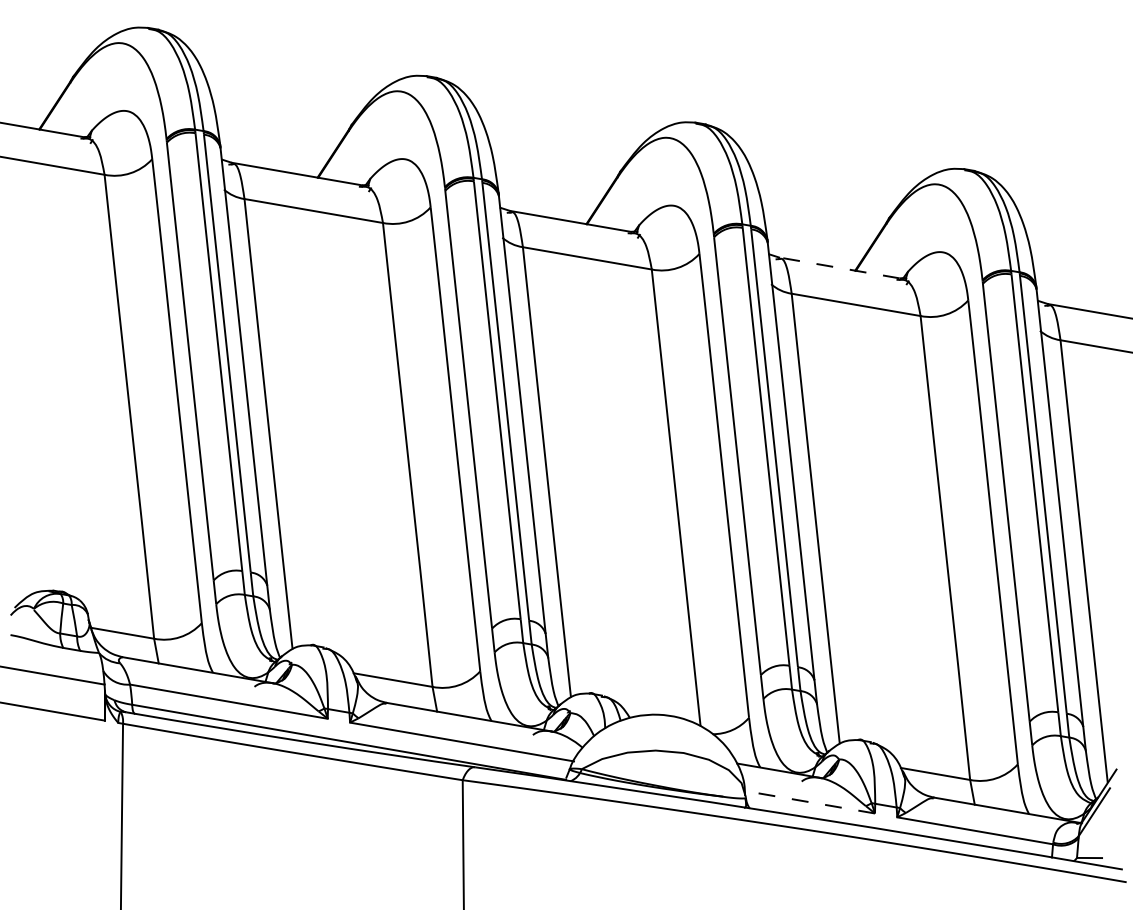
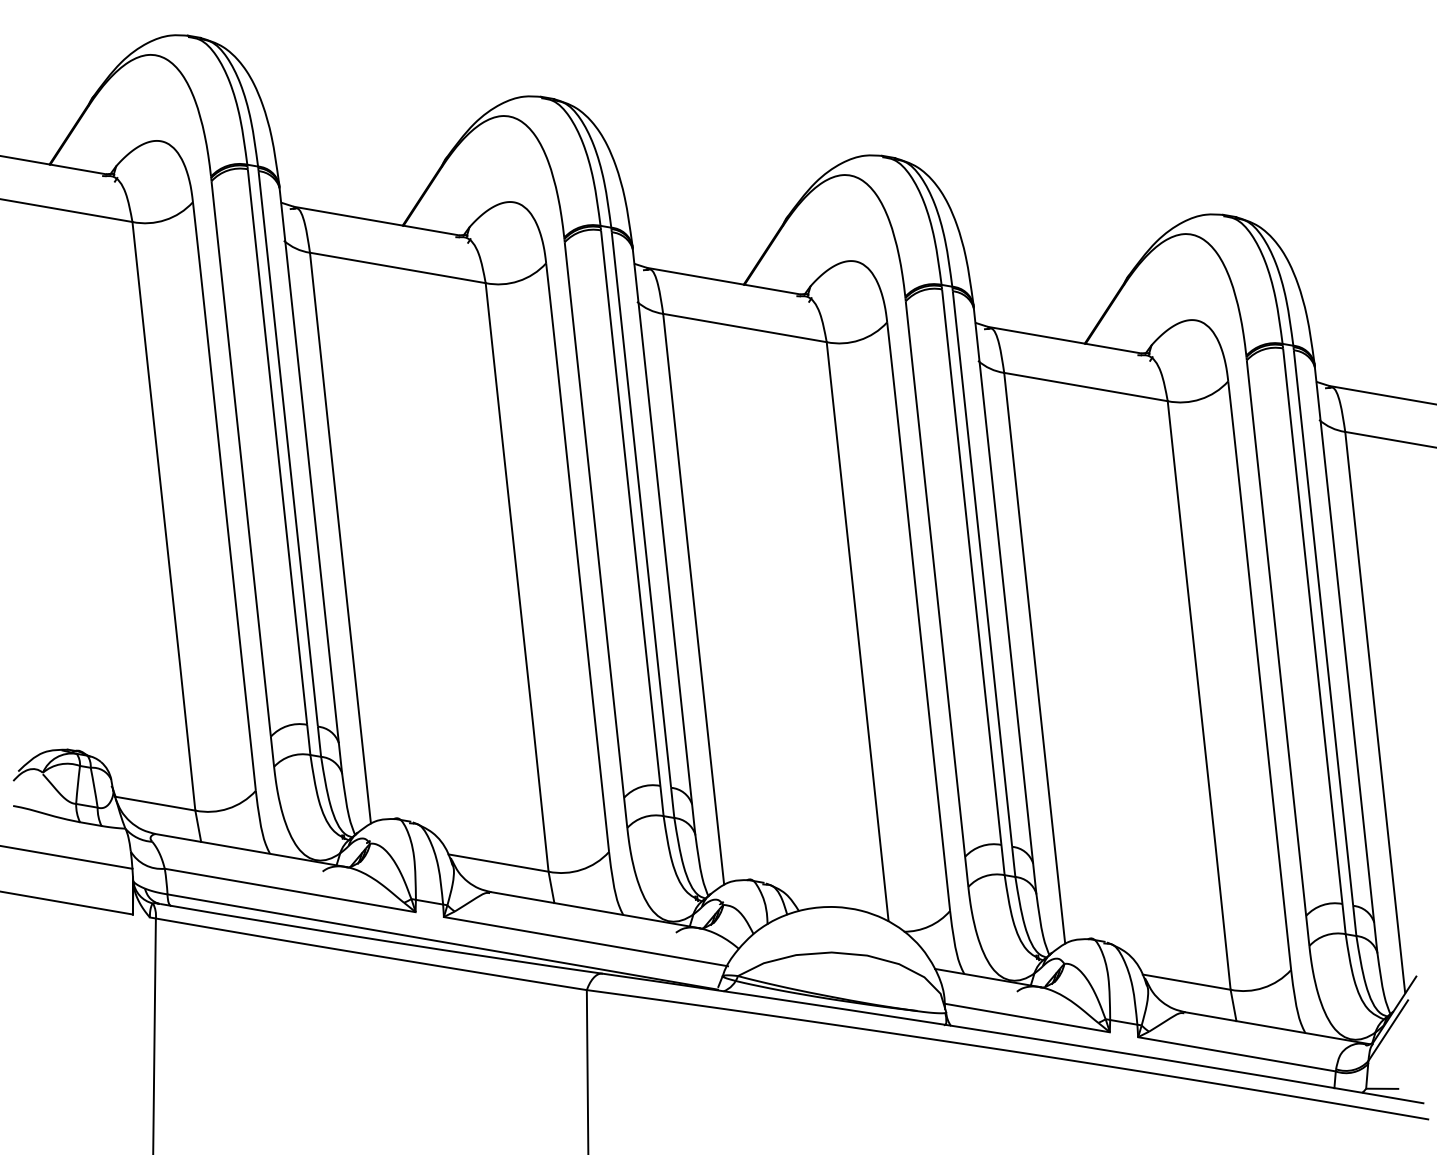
line: (838, 267) -> (1063, 339), dashed -> solid
line: (809, 802) -> (1026, 1018), dashed -> solid

